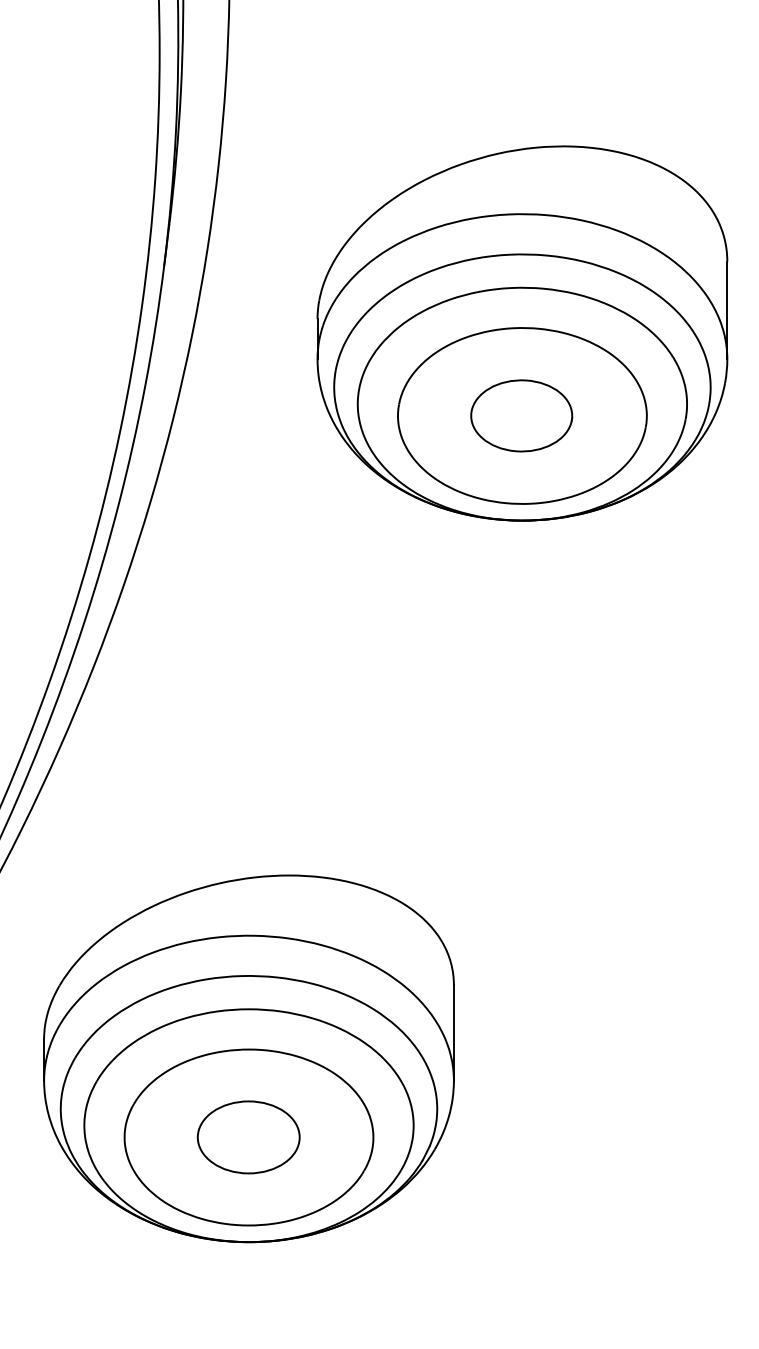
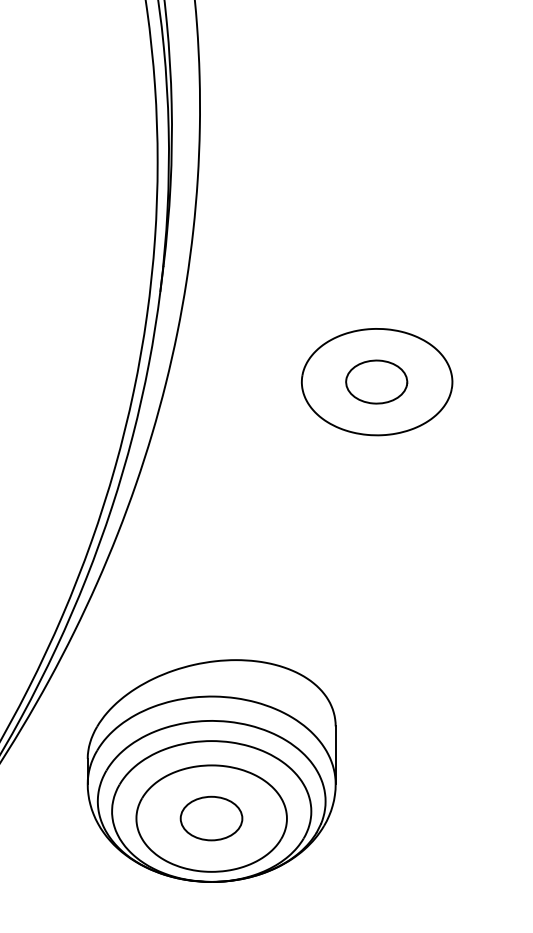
part: (521, 333) -> (376, 332), removed

